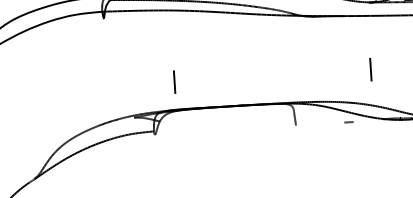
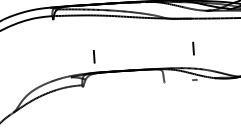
line: (370, 69) -> (193, 48), moved

